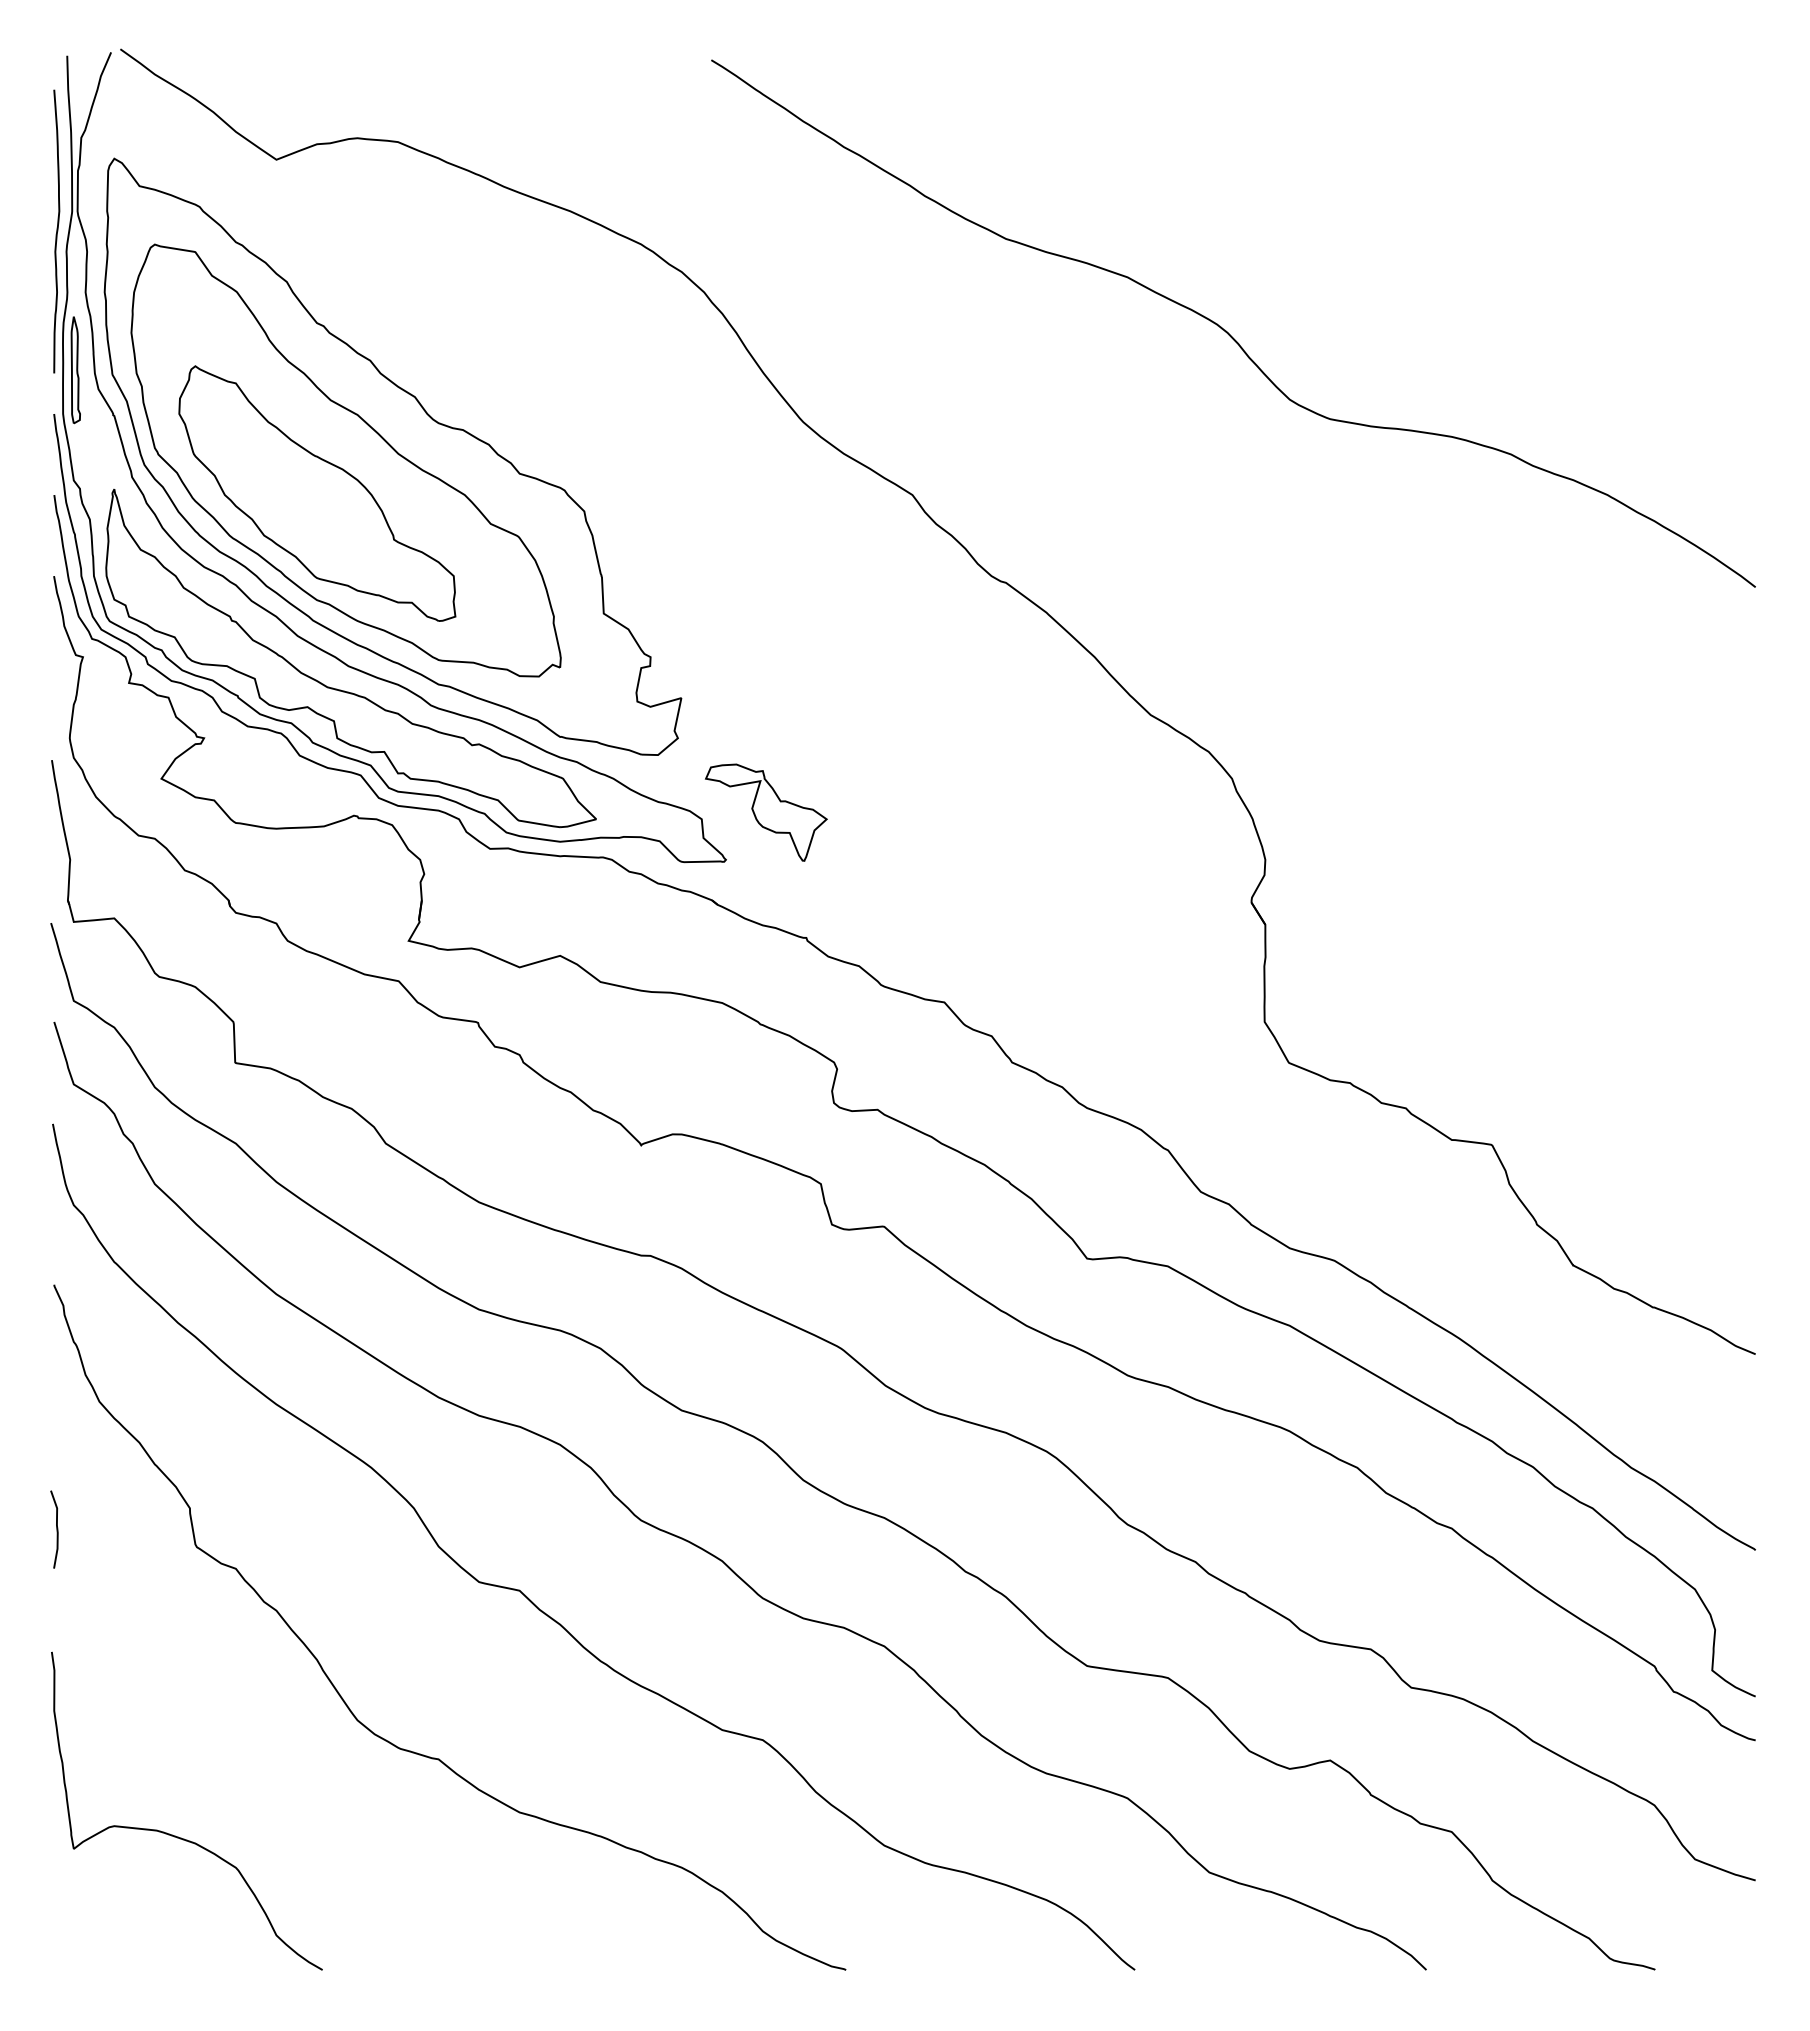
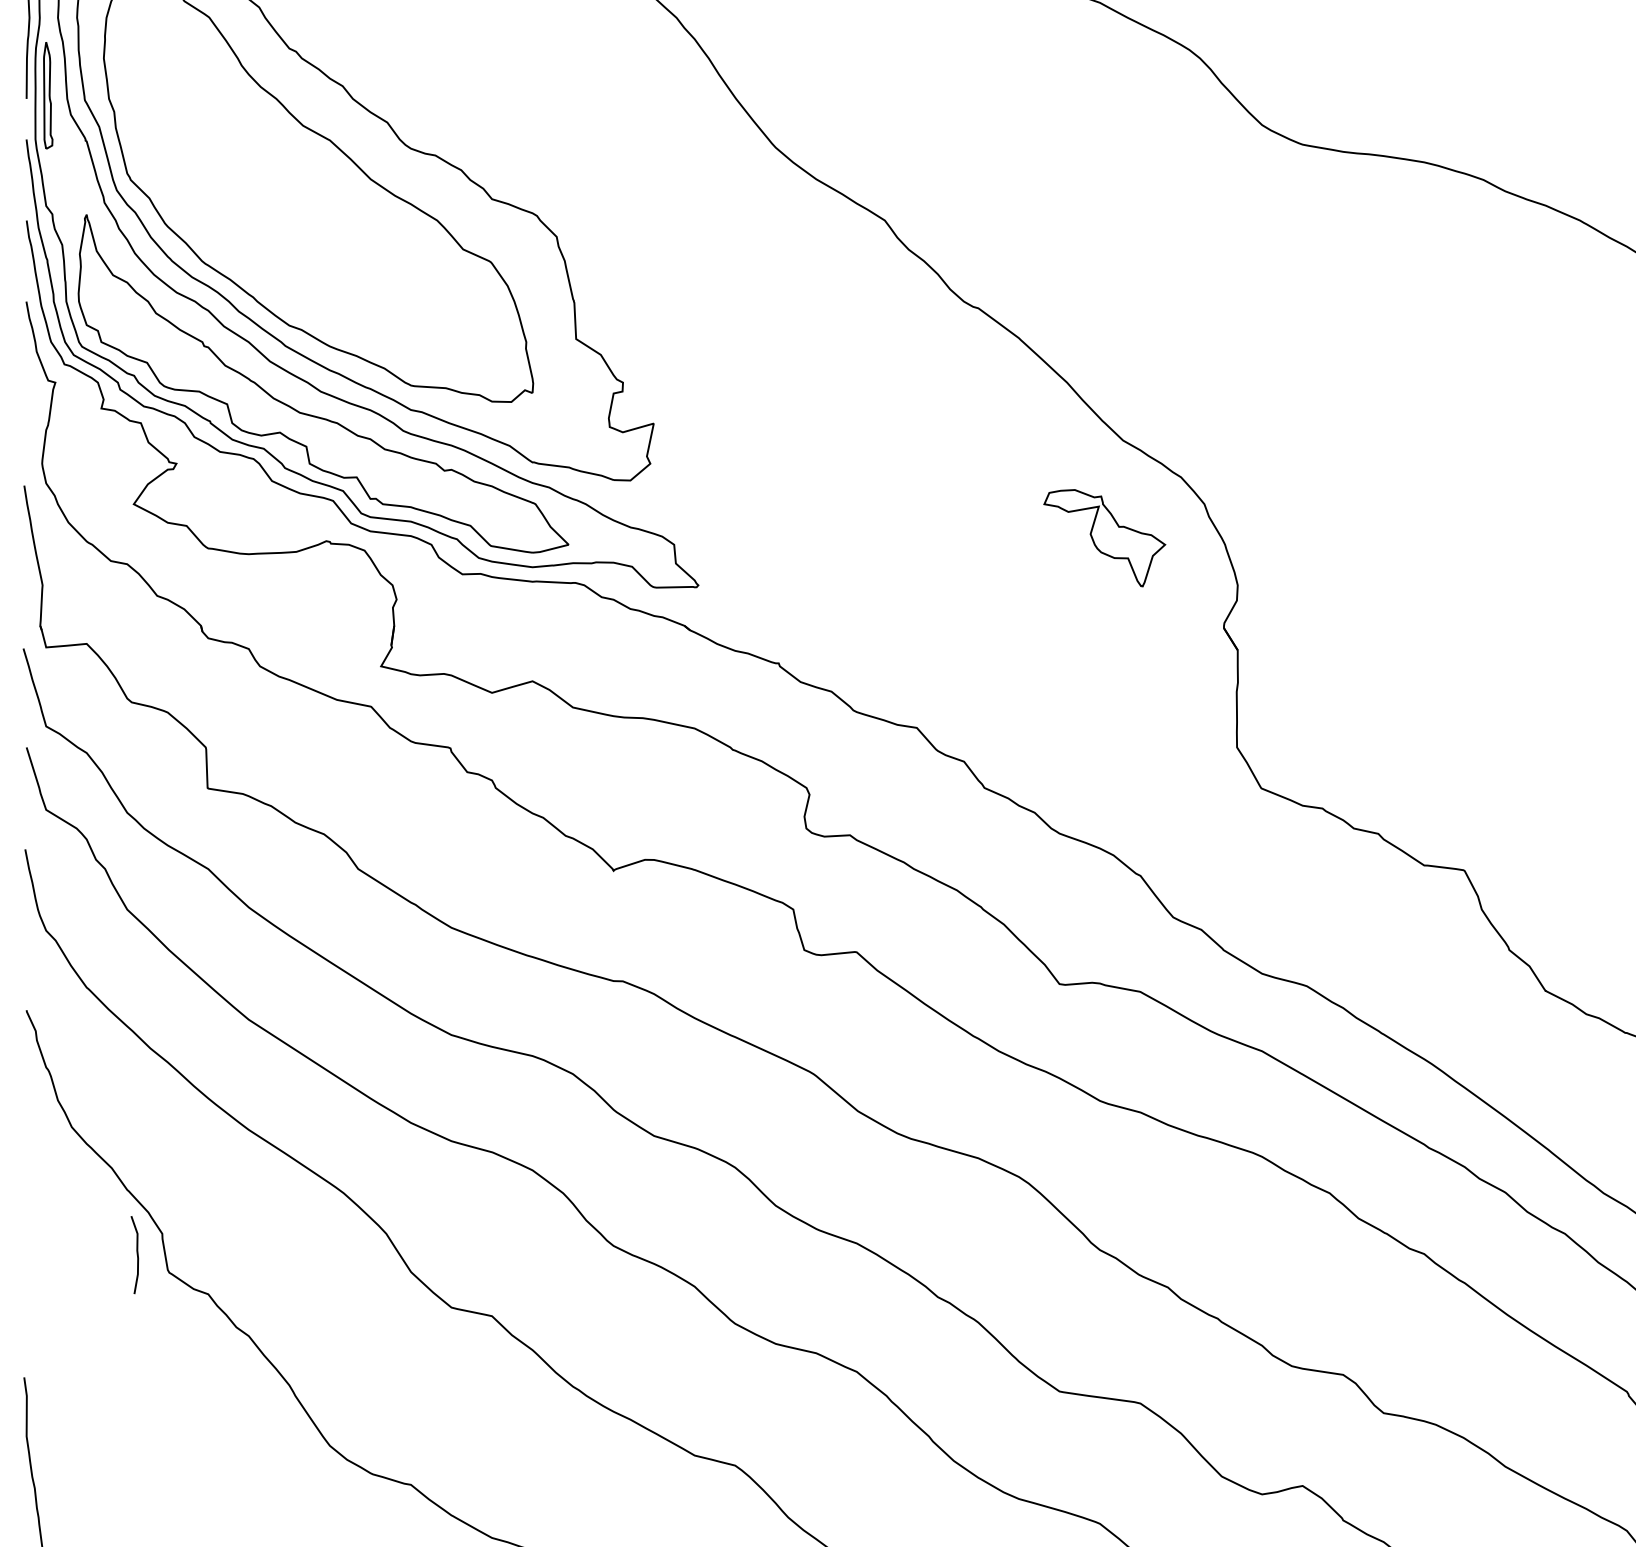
part: (317, 493) -> (289, 218), removed
part: (765, 812) -> (1103, 537), moved
curve: (56, 1529) -> (136, 1254), moved

